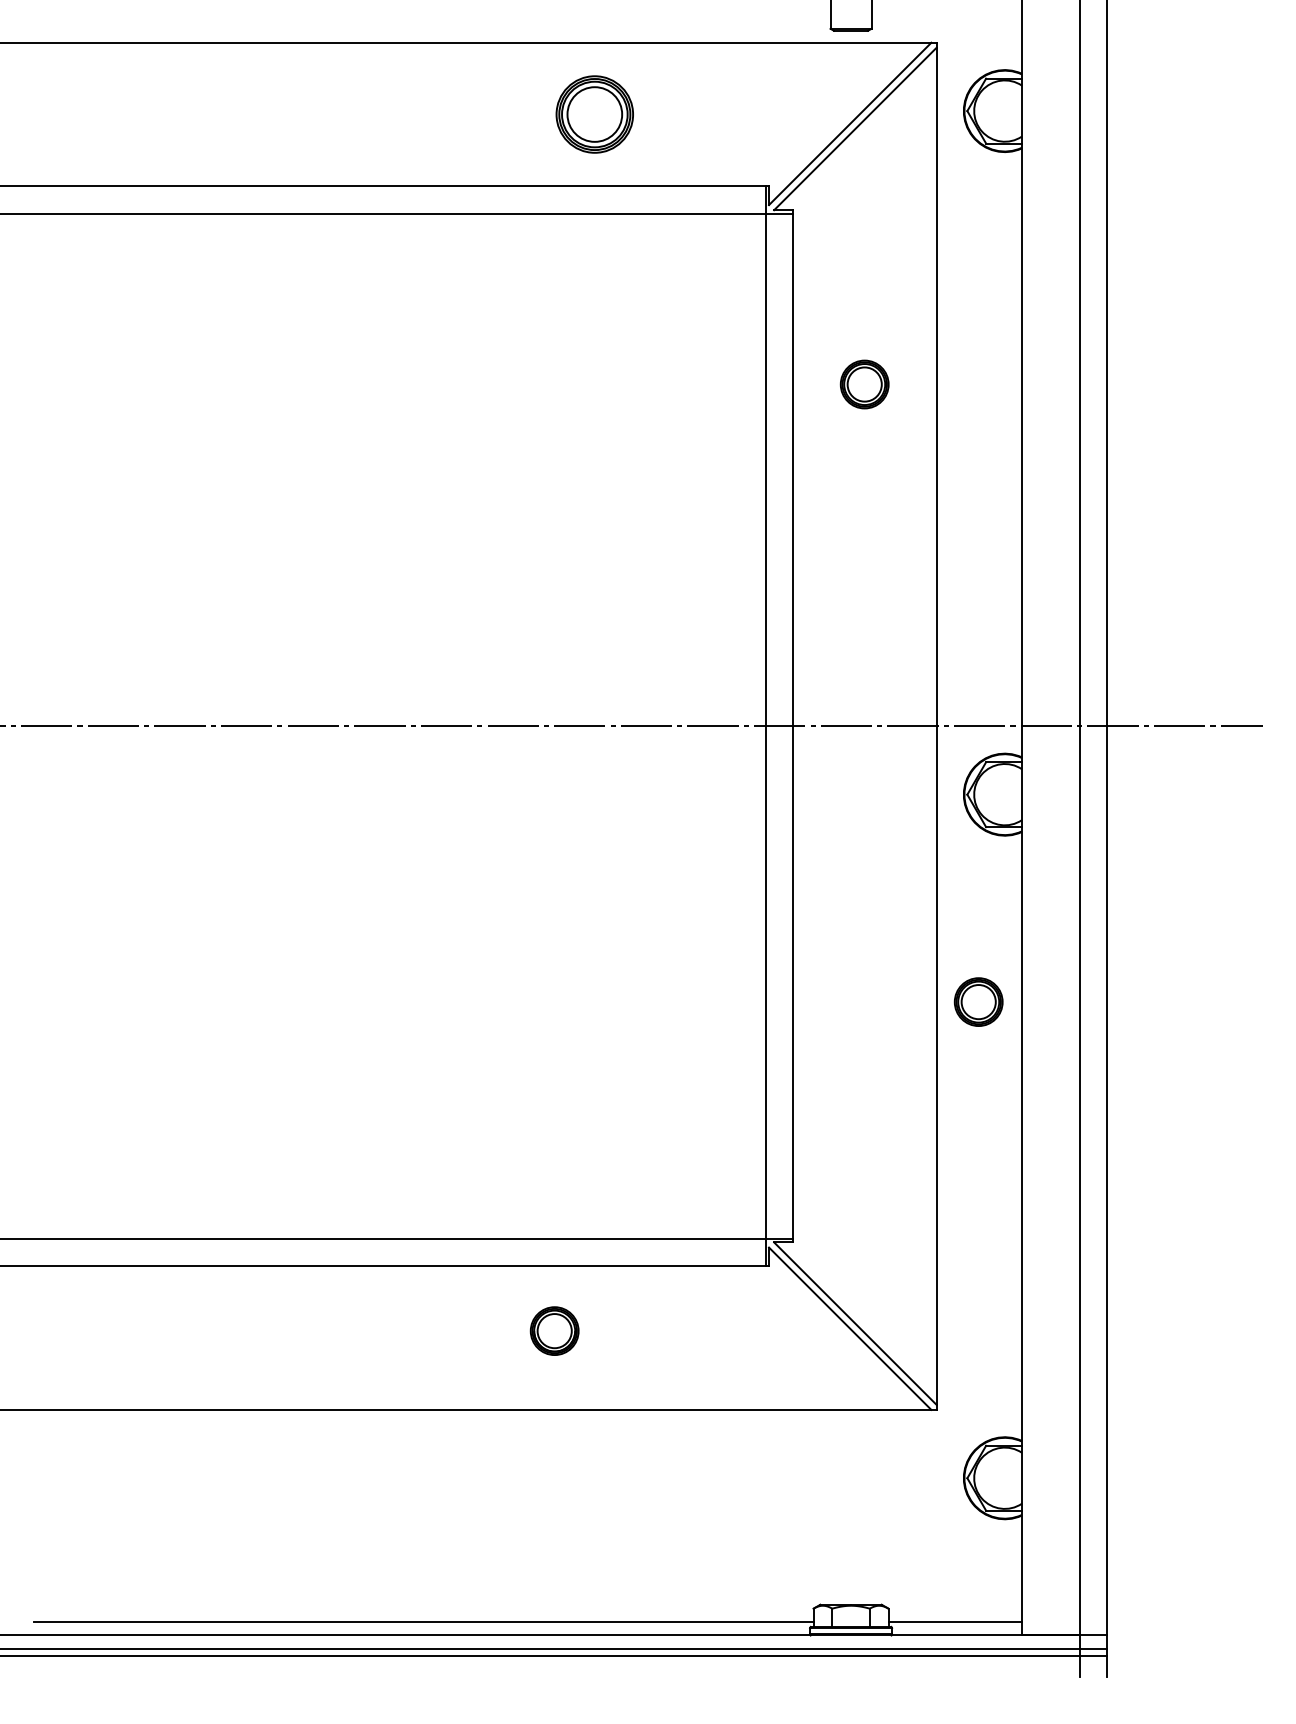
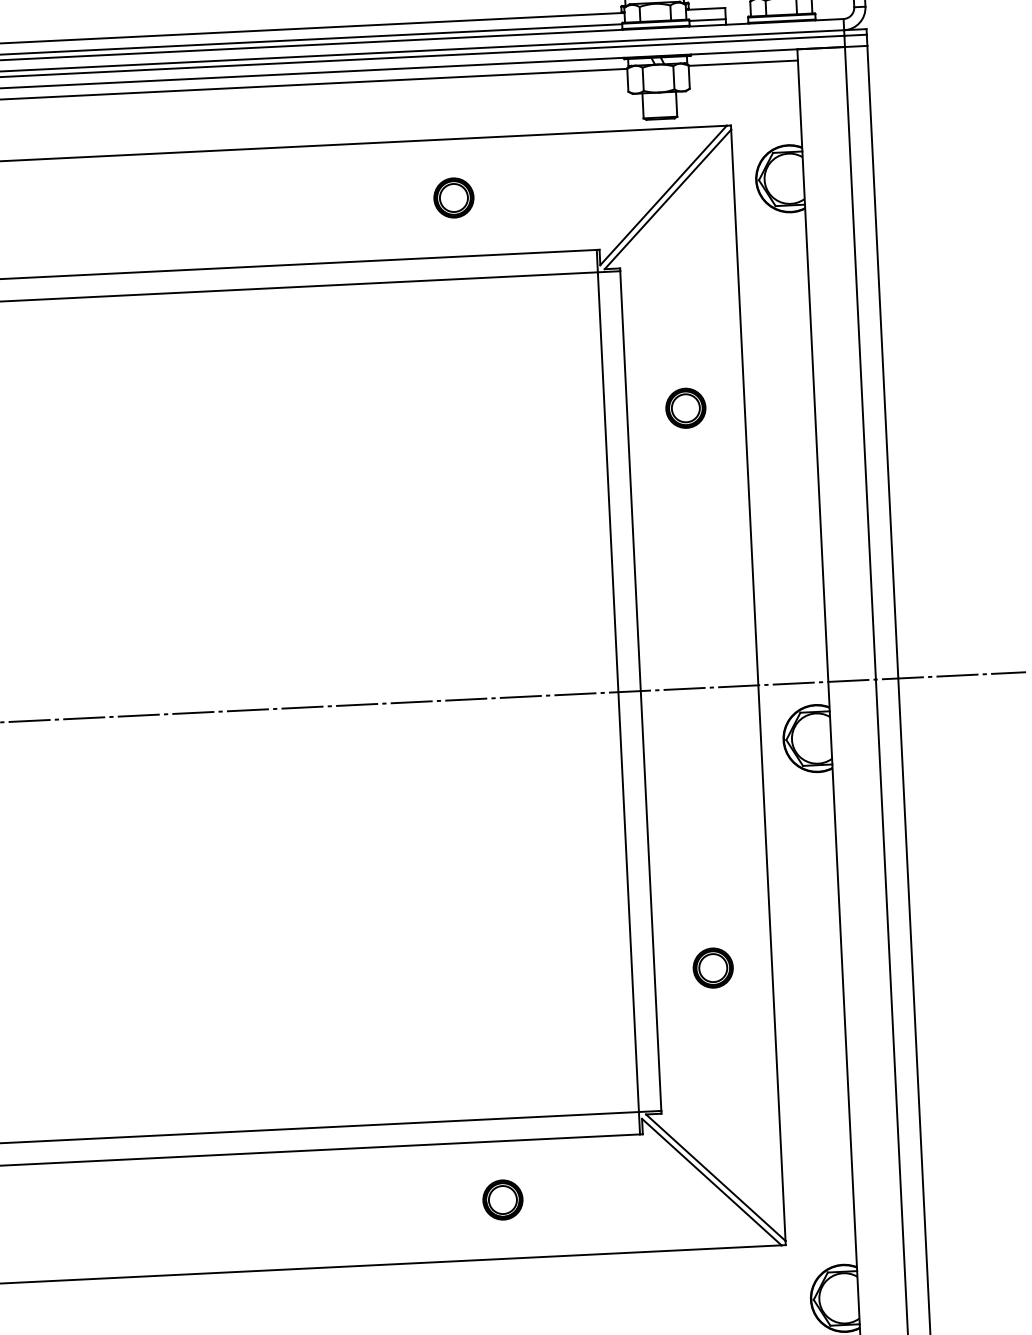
part: (594, 114) -> (453, 197), size x0.62
part: (978, 1001) -> (713, 967), moved
part: (554, 1330) -> (502, 1199), moved

